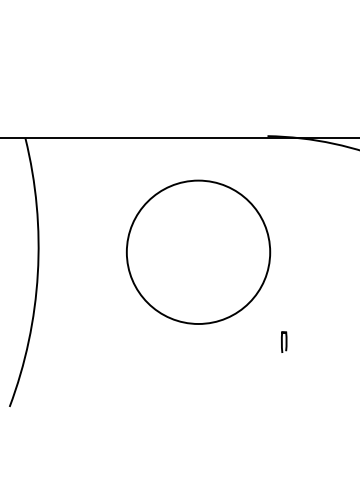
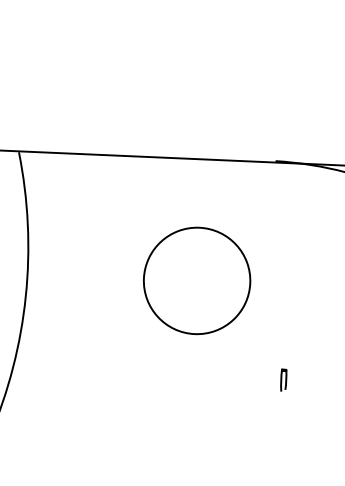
circle: (198, 251) -> (197, 280), size x0.7

